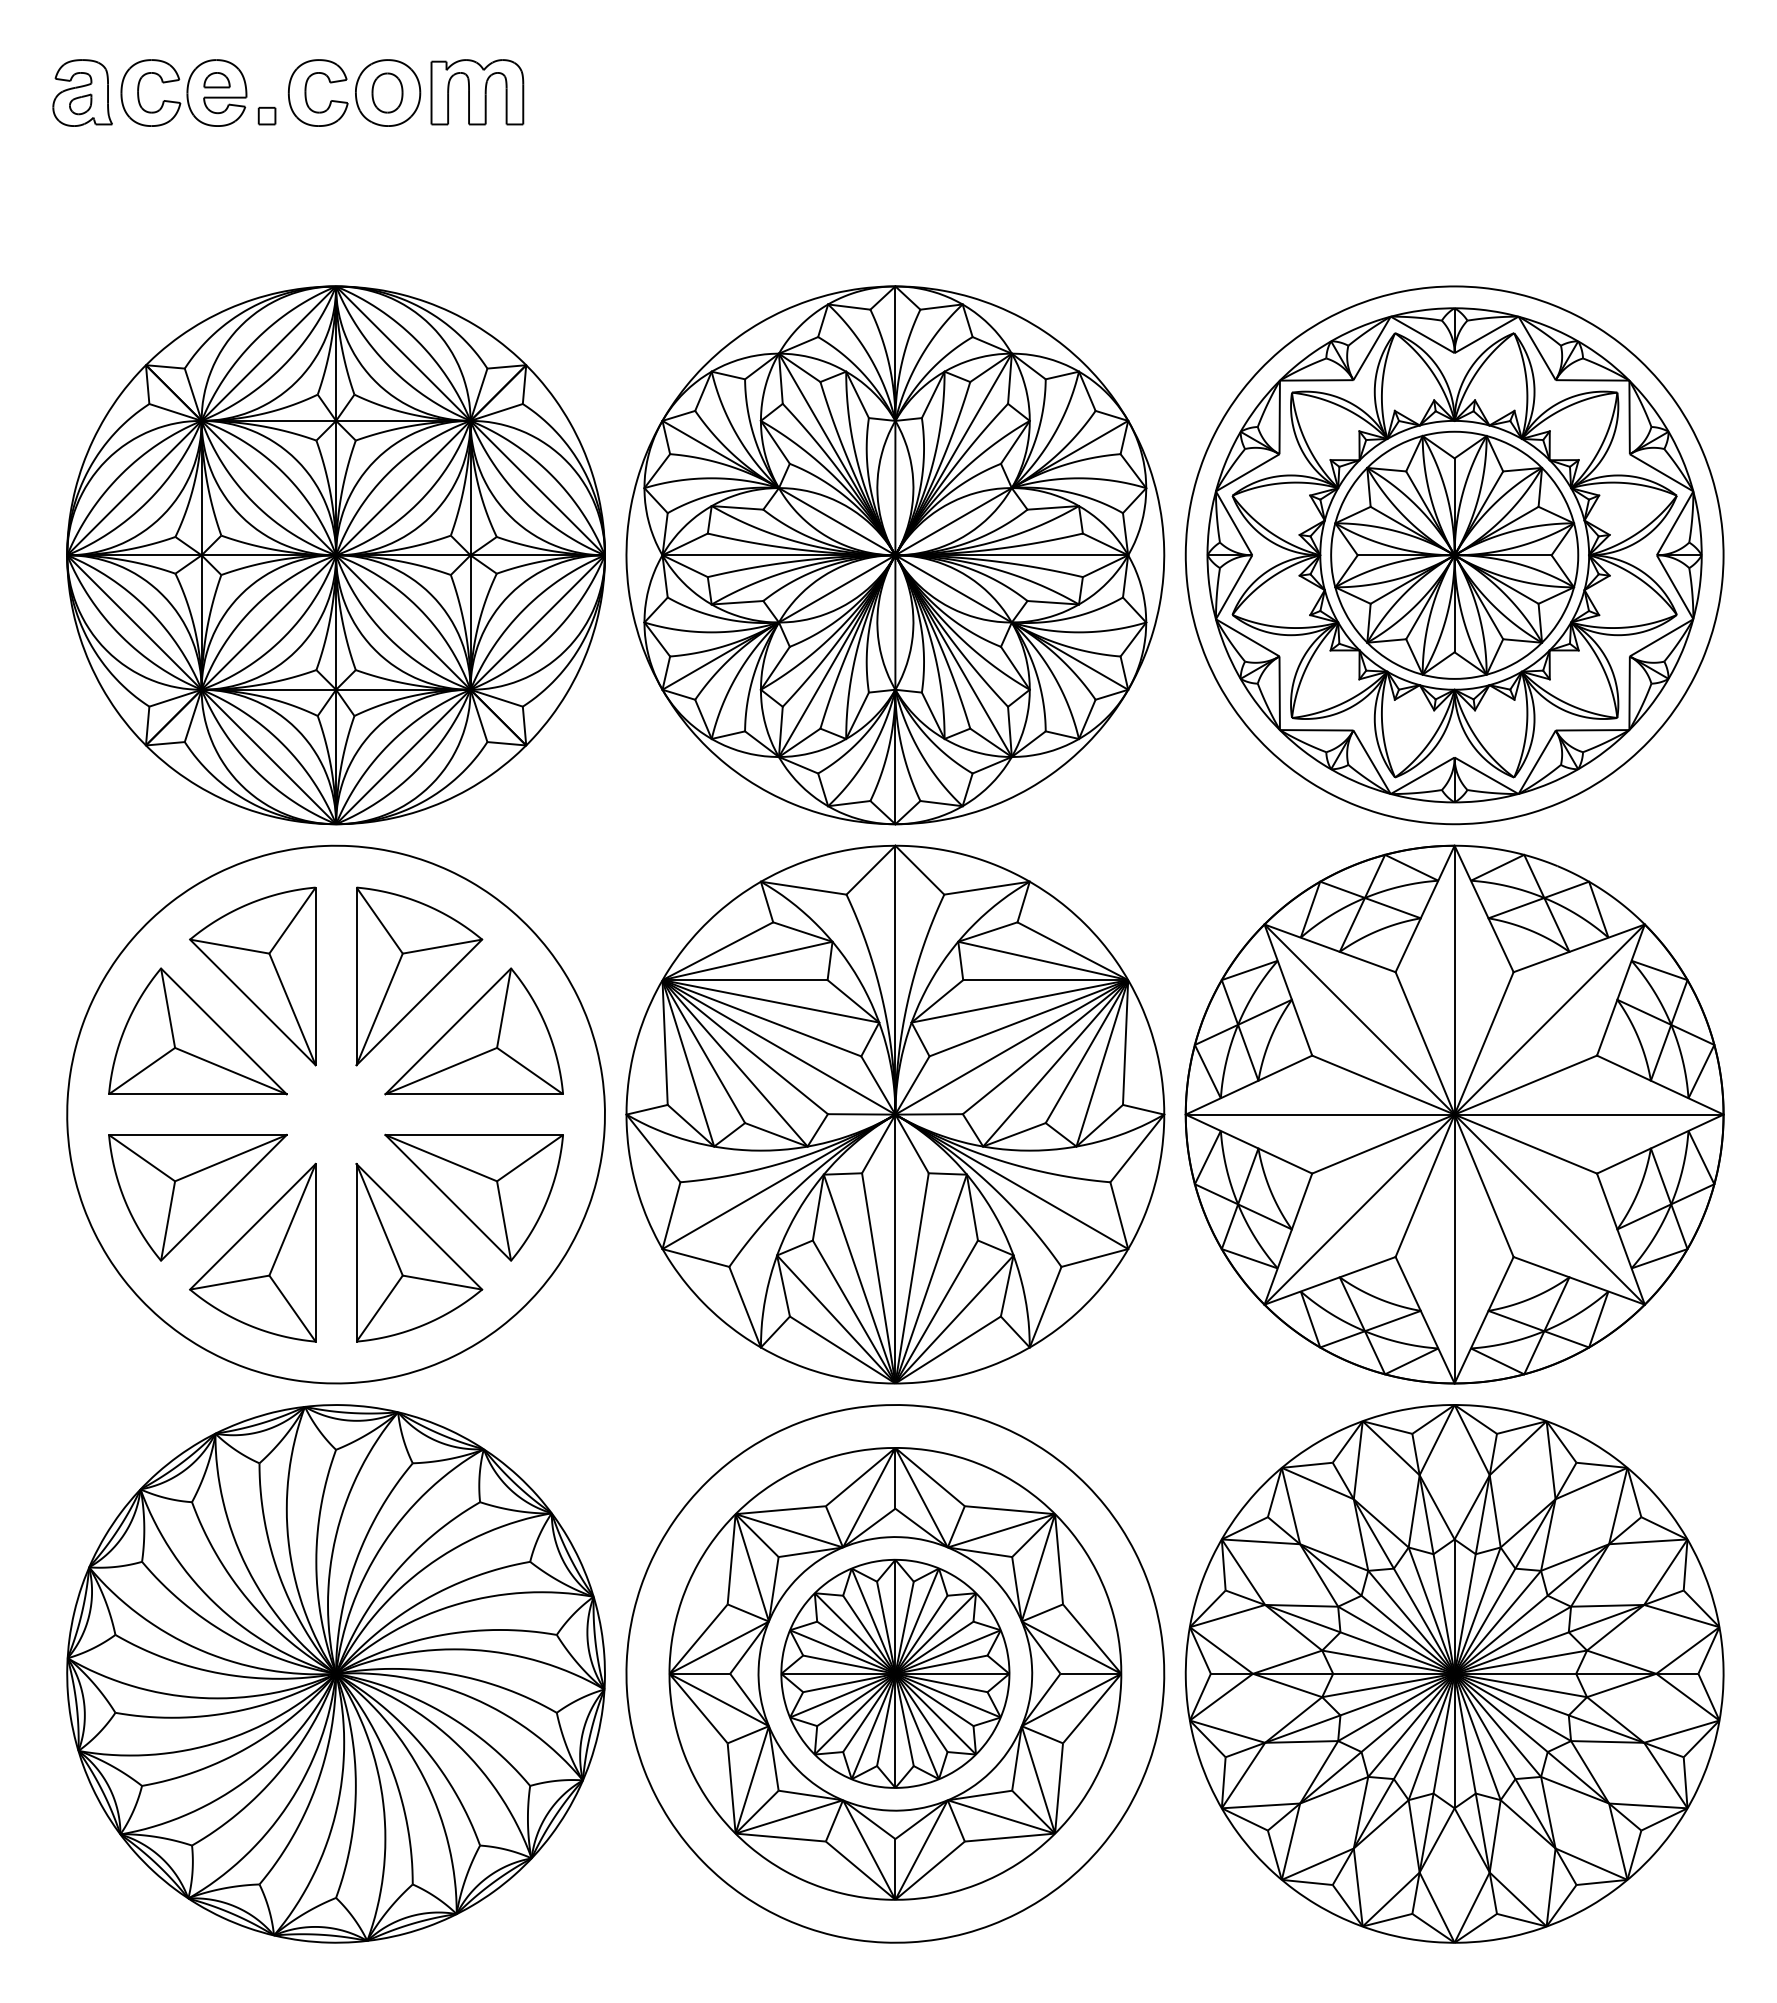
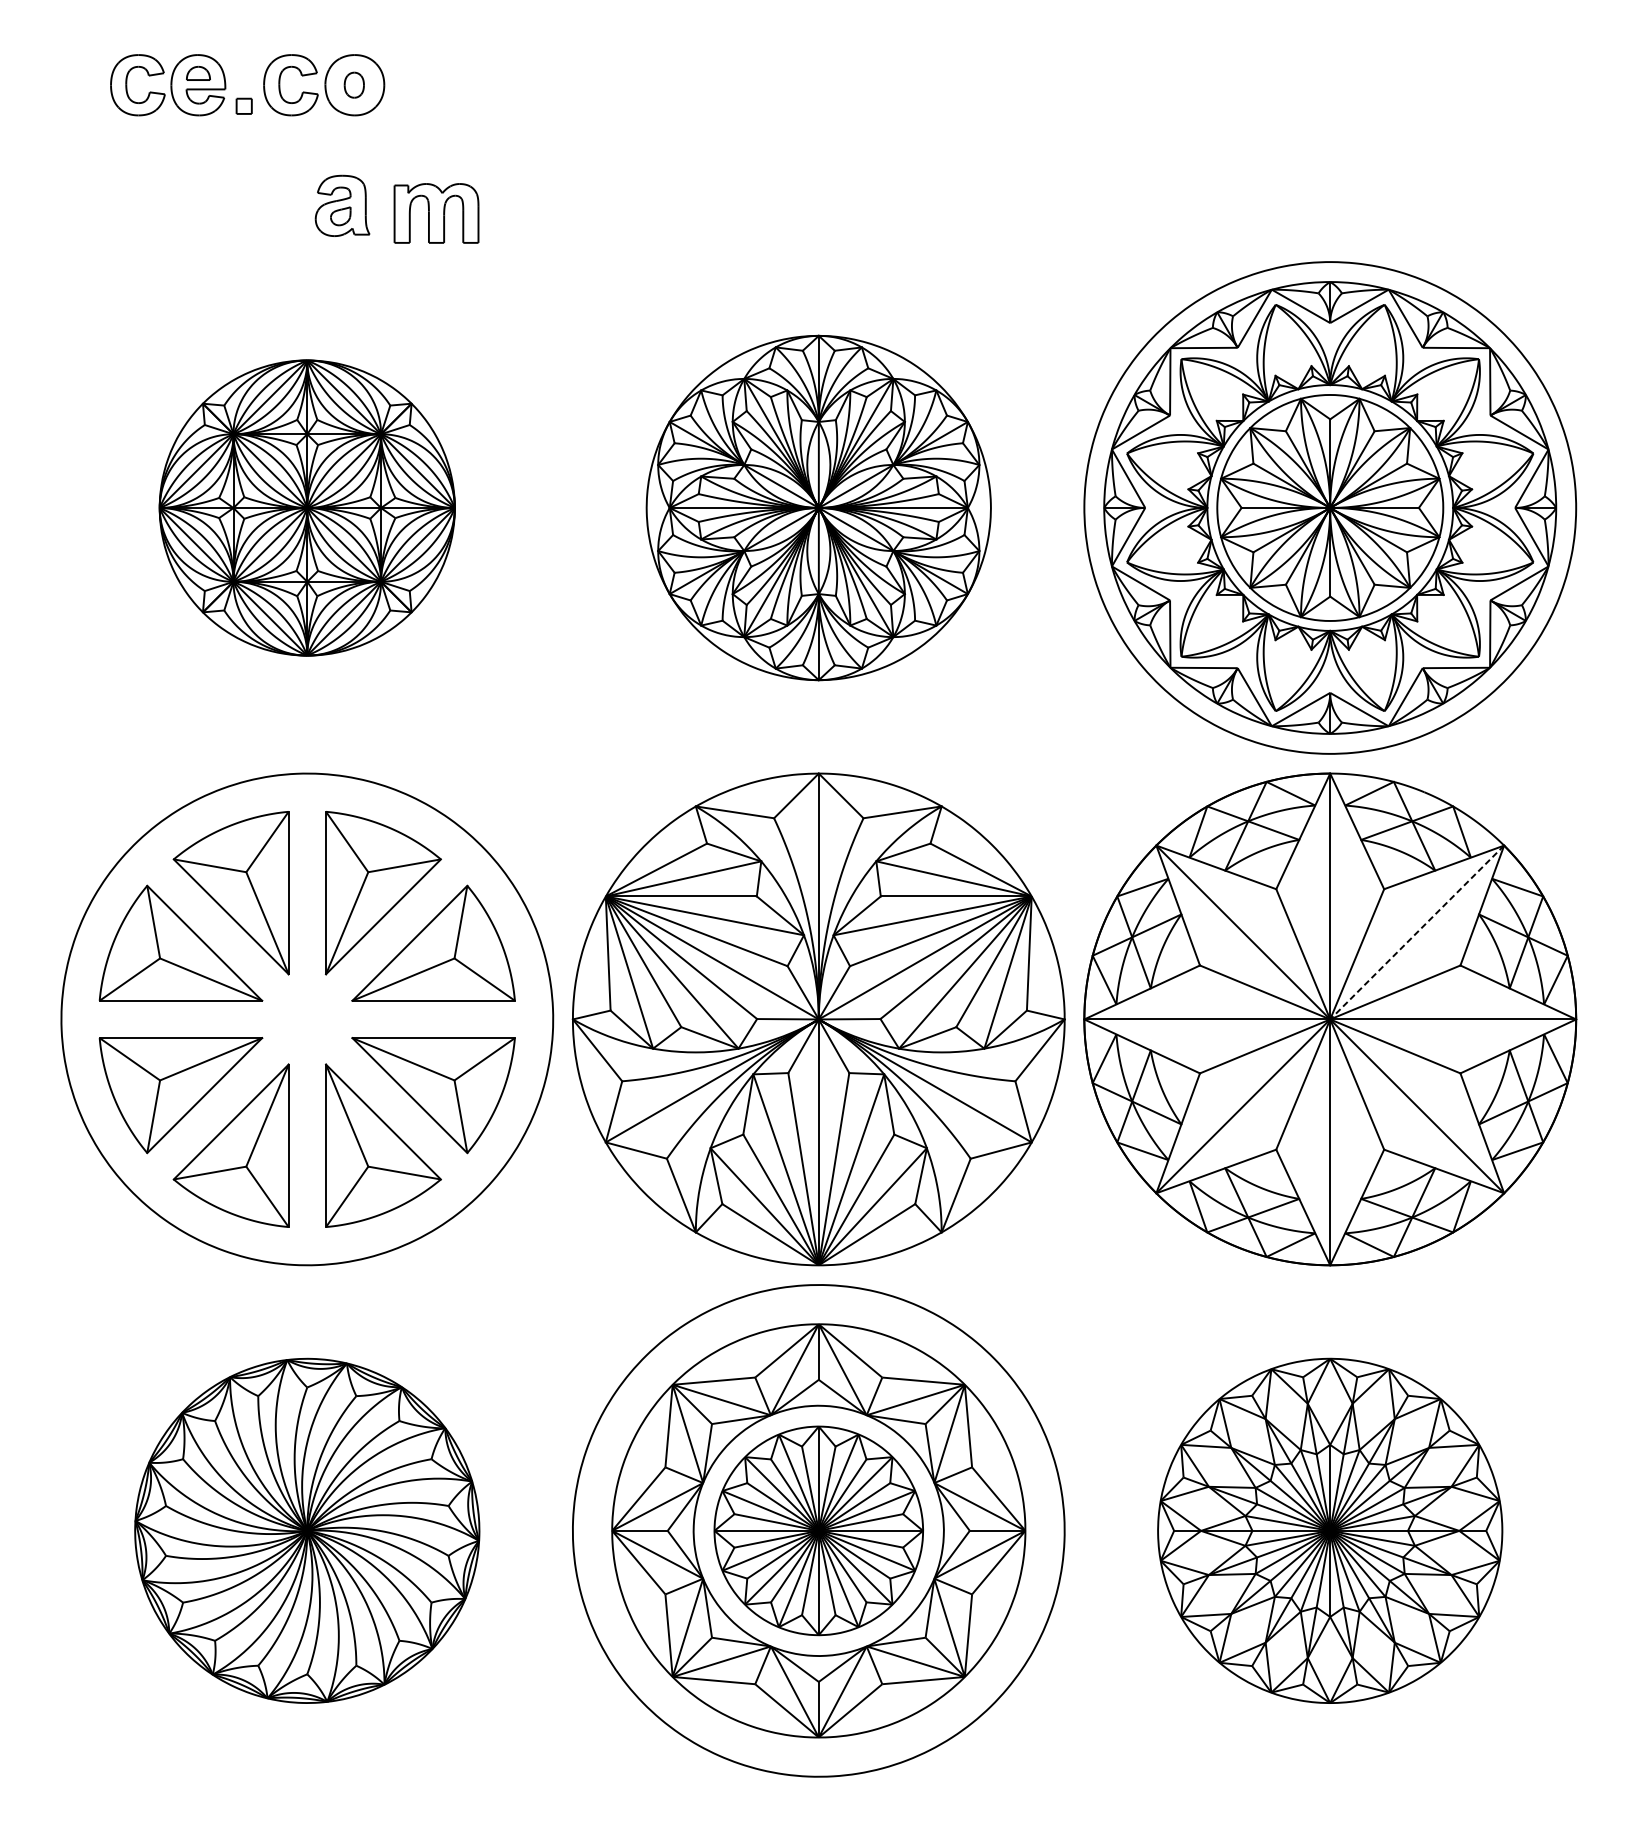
part: (82, 92) -> (342, 205), moved
part: (387, 92) -> (354, 84), size x0.7
part: (477, 92) -> (436, 213), moved
part: (335, 555) -> (306, 508), size x0.6
part: (895, 555) -> (818, 508), size x0.7
line: (1549, 1019) -> (1416, 932), solid -> dashed
part: (335, 1673) -> (306, 1530), size x0.7
part: (1454, 1673) -> (1330, 1530), size x0.7

